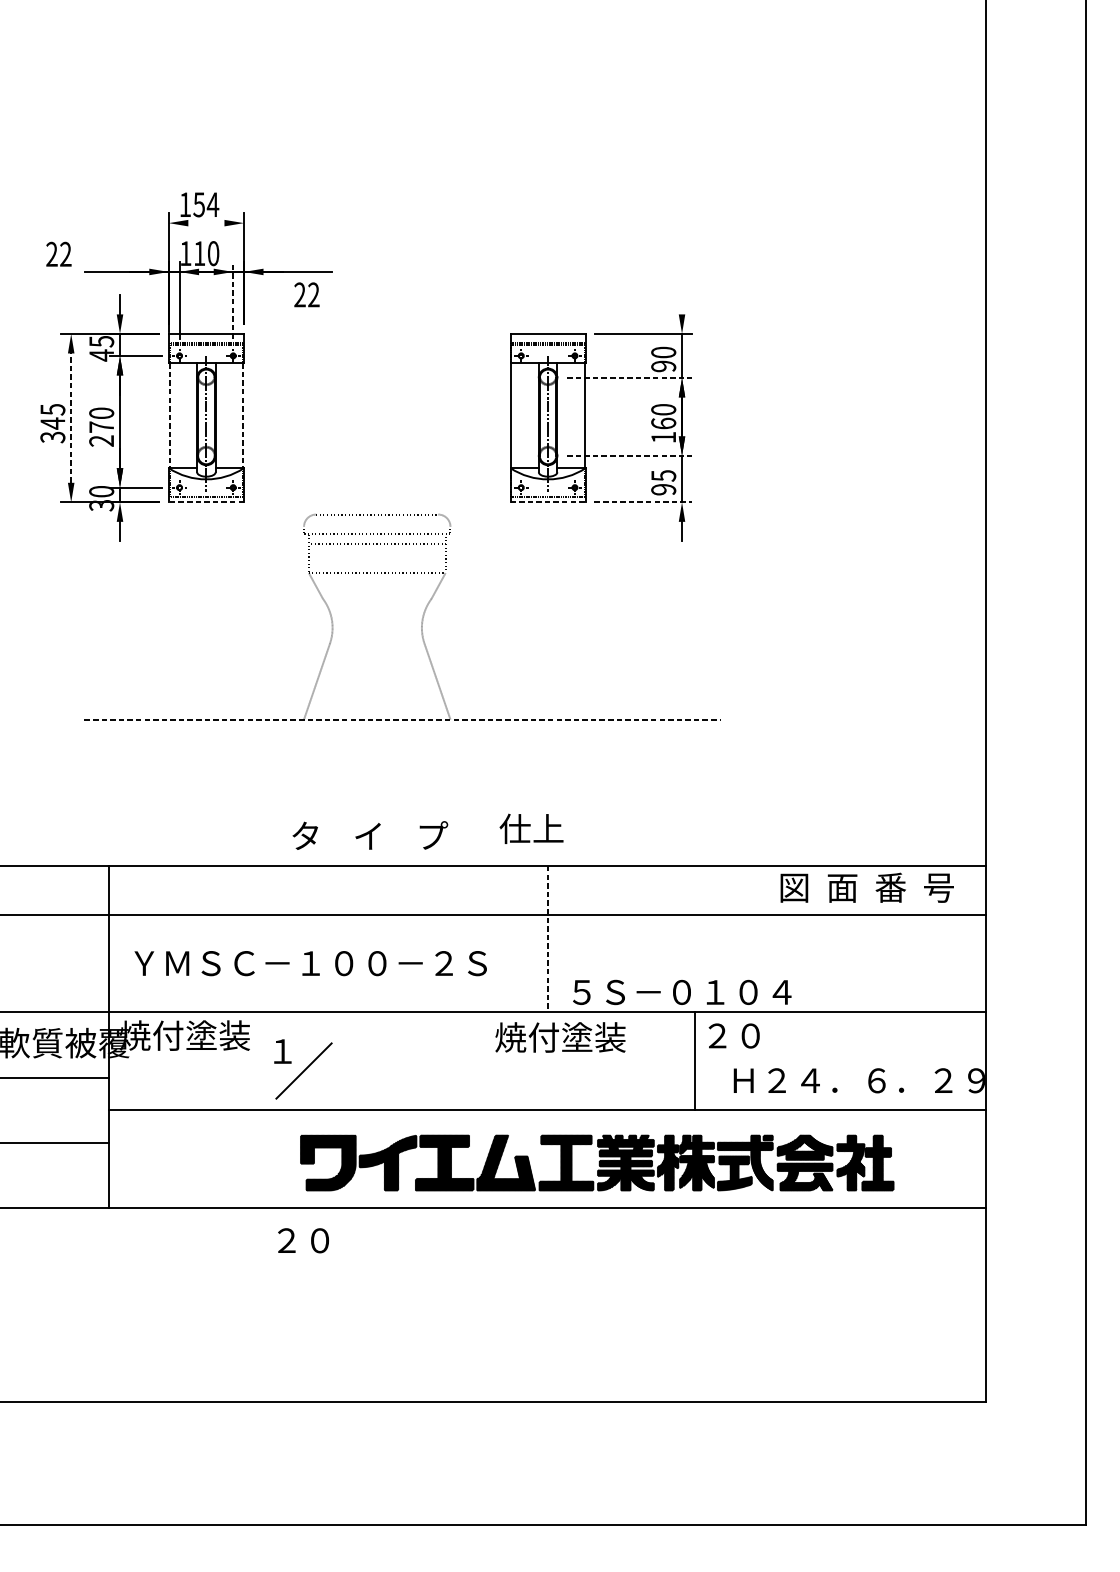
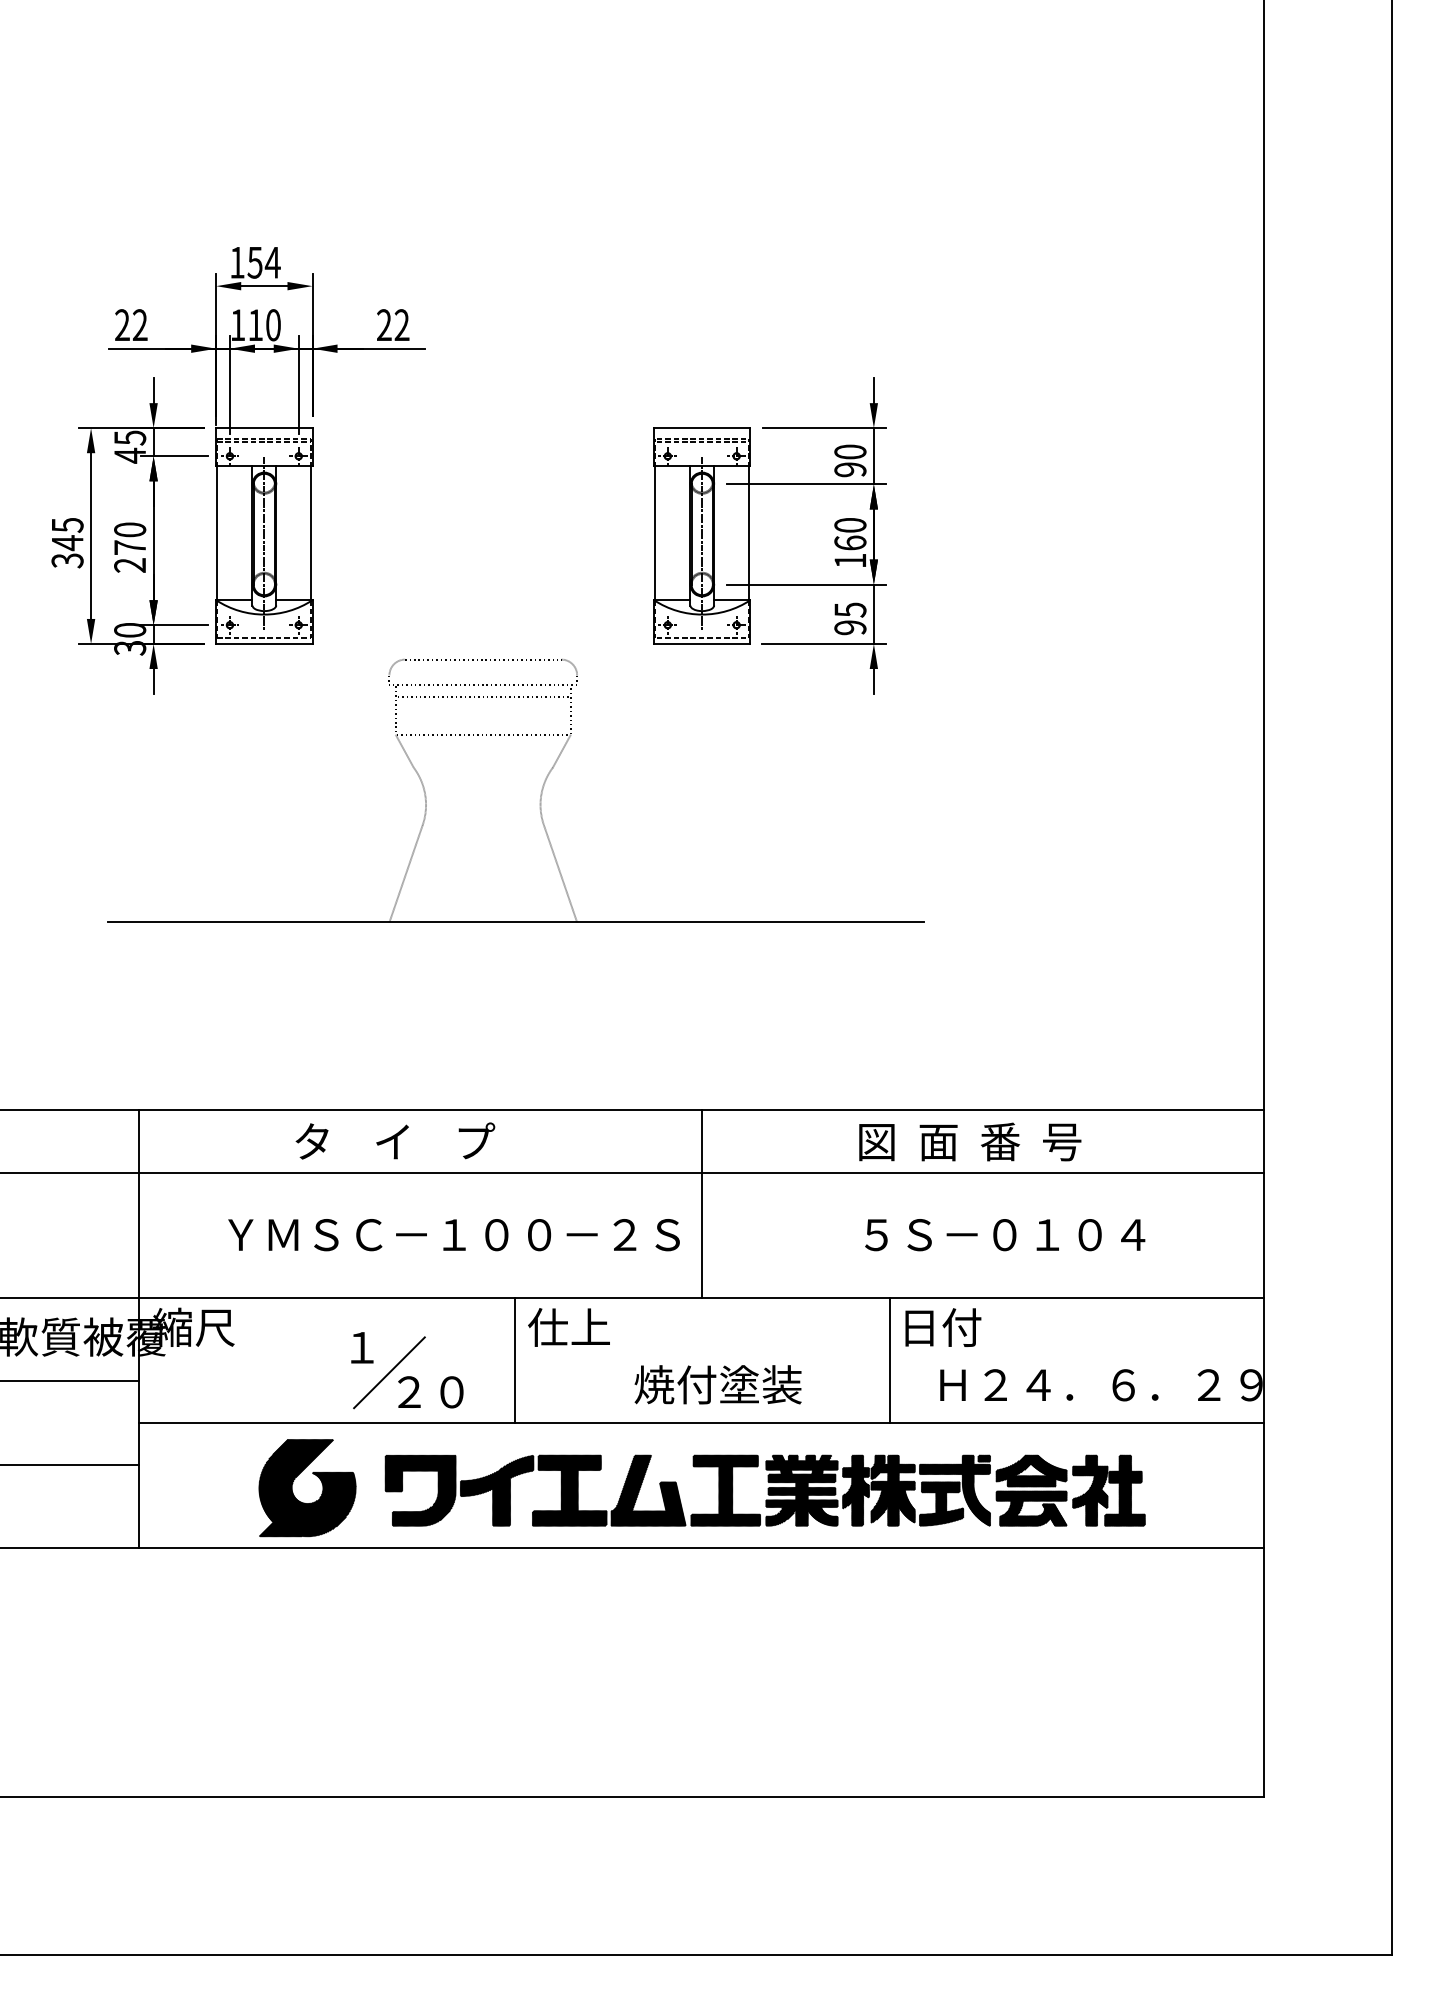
line: (206, 223) -> (264, 286), added
text: (59, 253) -> (131, 324), moved
text: (307, 294) -> (393, 324), moved
line: (233, 299) -> (298, 384), dashed -> solid
line: (681, 304) -> (873, 390), added
line: (629, 377) -> (806, 484), dashed -> solid
line: (169, 416) -> (217, 533), dashed -> solid
line: (243, 416) -> (311, 533), dashed -> solid
line: (71, 418) -> (91, 536), dashed -> solid
line: (629, 455) -> (806, 584), dashed -> solid
line: (205, 501) -> (263, 643), dashed -> solid
line: (548, 501) -> (702, 643), dashed -> solid
line: (643, 501) -> (824, 643), dashed -> solid
line: (402, 719) -> (515, 922), dashed -> solid
text: (531, 828) -> (568, 1327), moved
text: (370, 835) -> (395, 1140), moved
text: (867, 887) -> (970, 1141), moved
line: (548, 938) -> (702, 1203), dashed -> solid
text: (310, 963) -> (453, 1235), moved
text: (682, 992) -> (1005, 1235), moved
text: (184, 1035) -> (236, 1327), 焼付塗装 -> 縮尺
text: (736, 1035) -> (943, 1327), ２０ -> 日付
text: (560, 1037) -> (717, 1384), moved
line: (401, 1060) -> (514, 1359), added
part: (235, 1171) -> (301, 1501), added
text: (303, 1240) -> (430, 1392), moved

